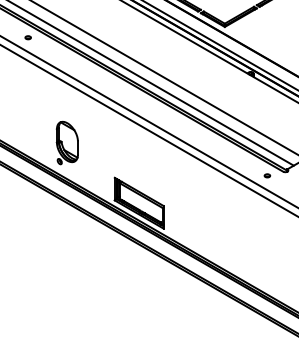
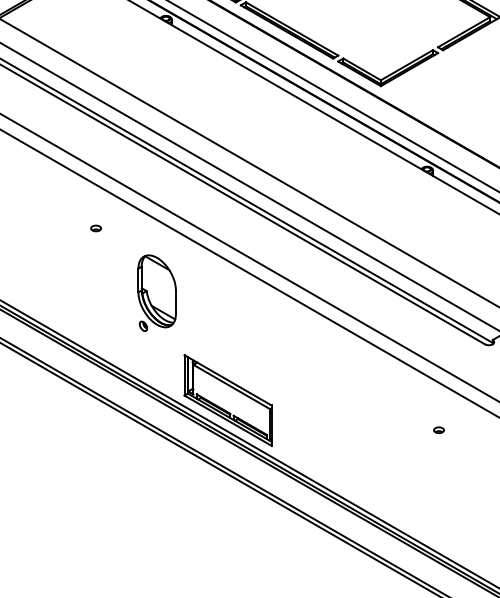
part: (27, 37) -> (94, 228), moved
part: (66, 142) -> (155, 292), moved
part: (267, 175) -> (439, 429), moved

